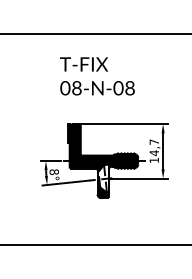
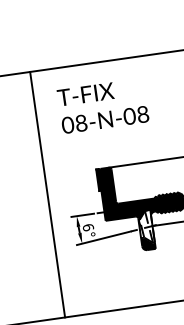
text: (97, 76) -> (103, 106), moved
line: (23, 139) -> (47, 194), added
text: (53, 171) -> (87, 226), 8° -> 6°

